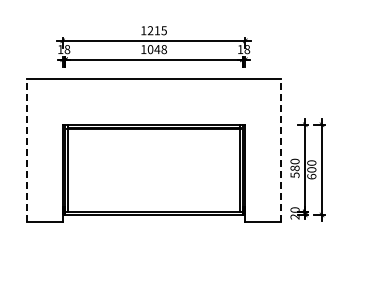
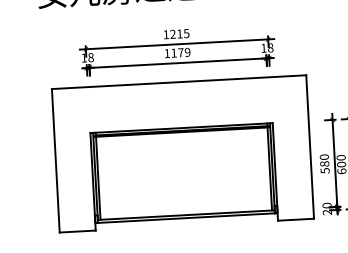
text: (156, 49) -> (179, 52), 1048 -> 1179
line: (26, 150) -> (55, 160), dashed -> solid
line: (281, 150) -> (310, 146), dashed -> solid

